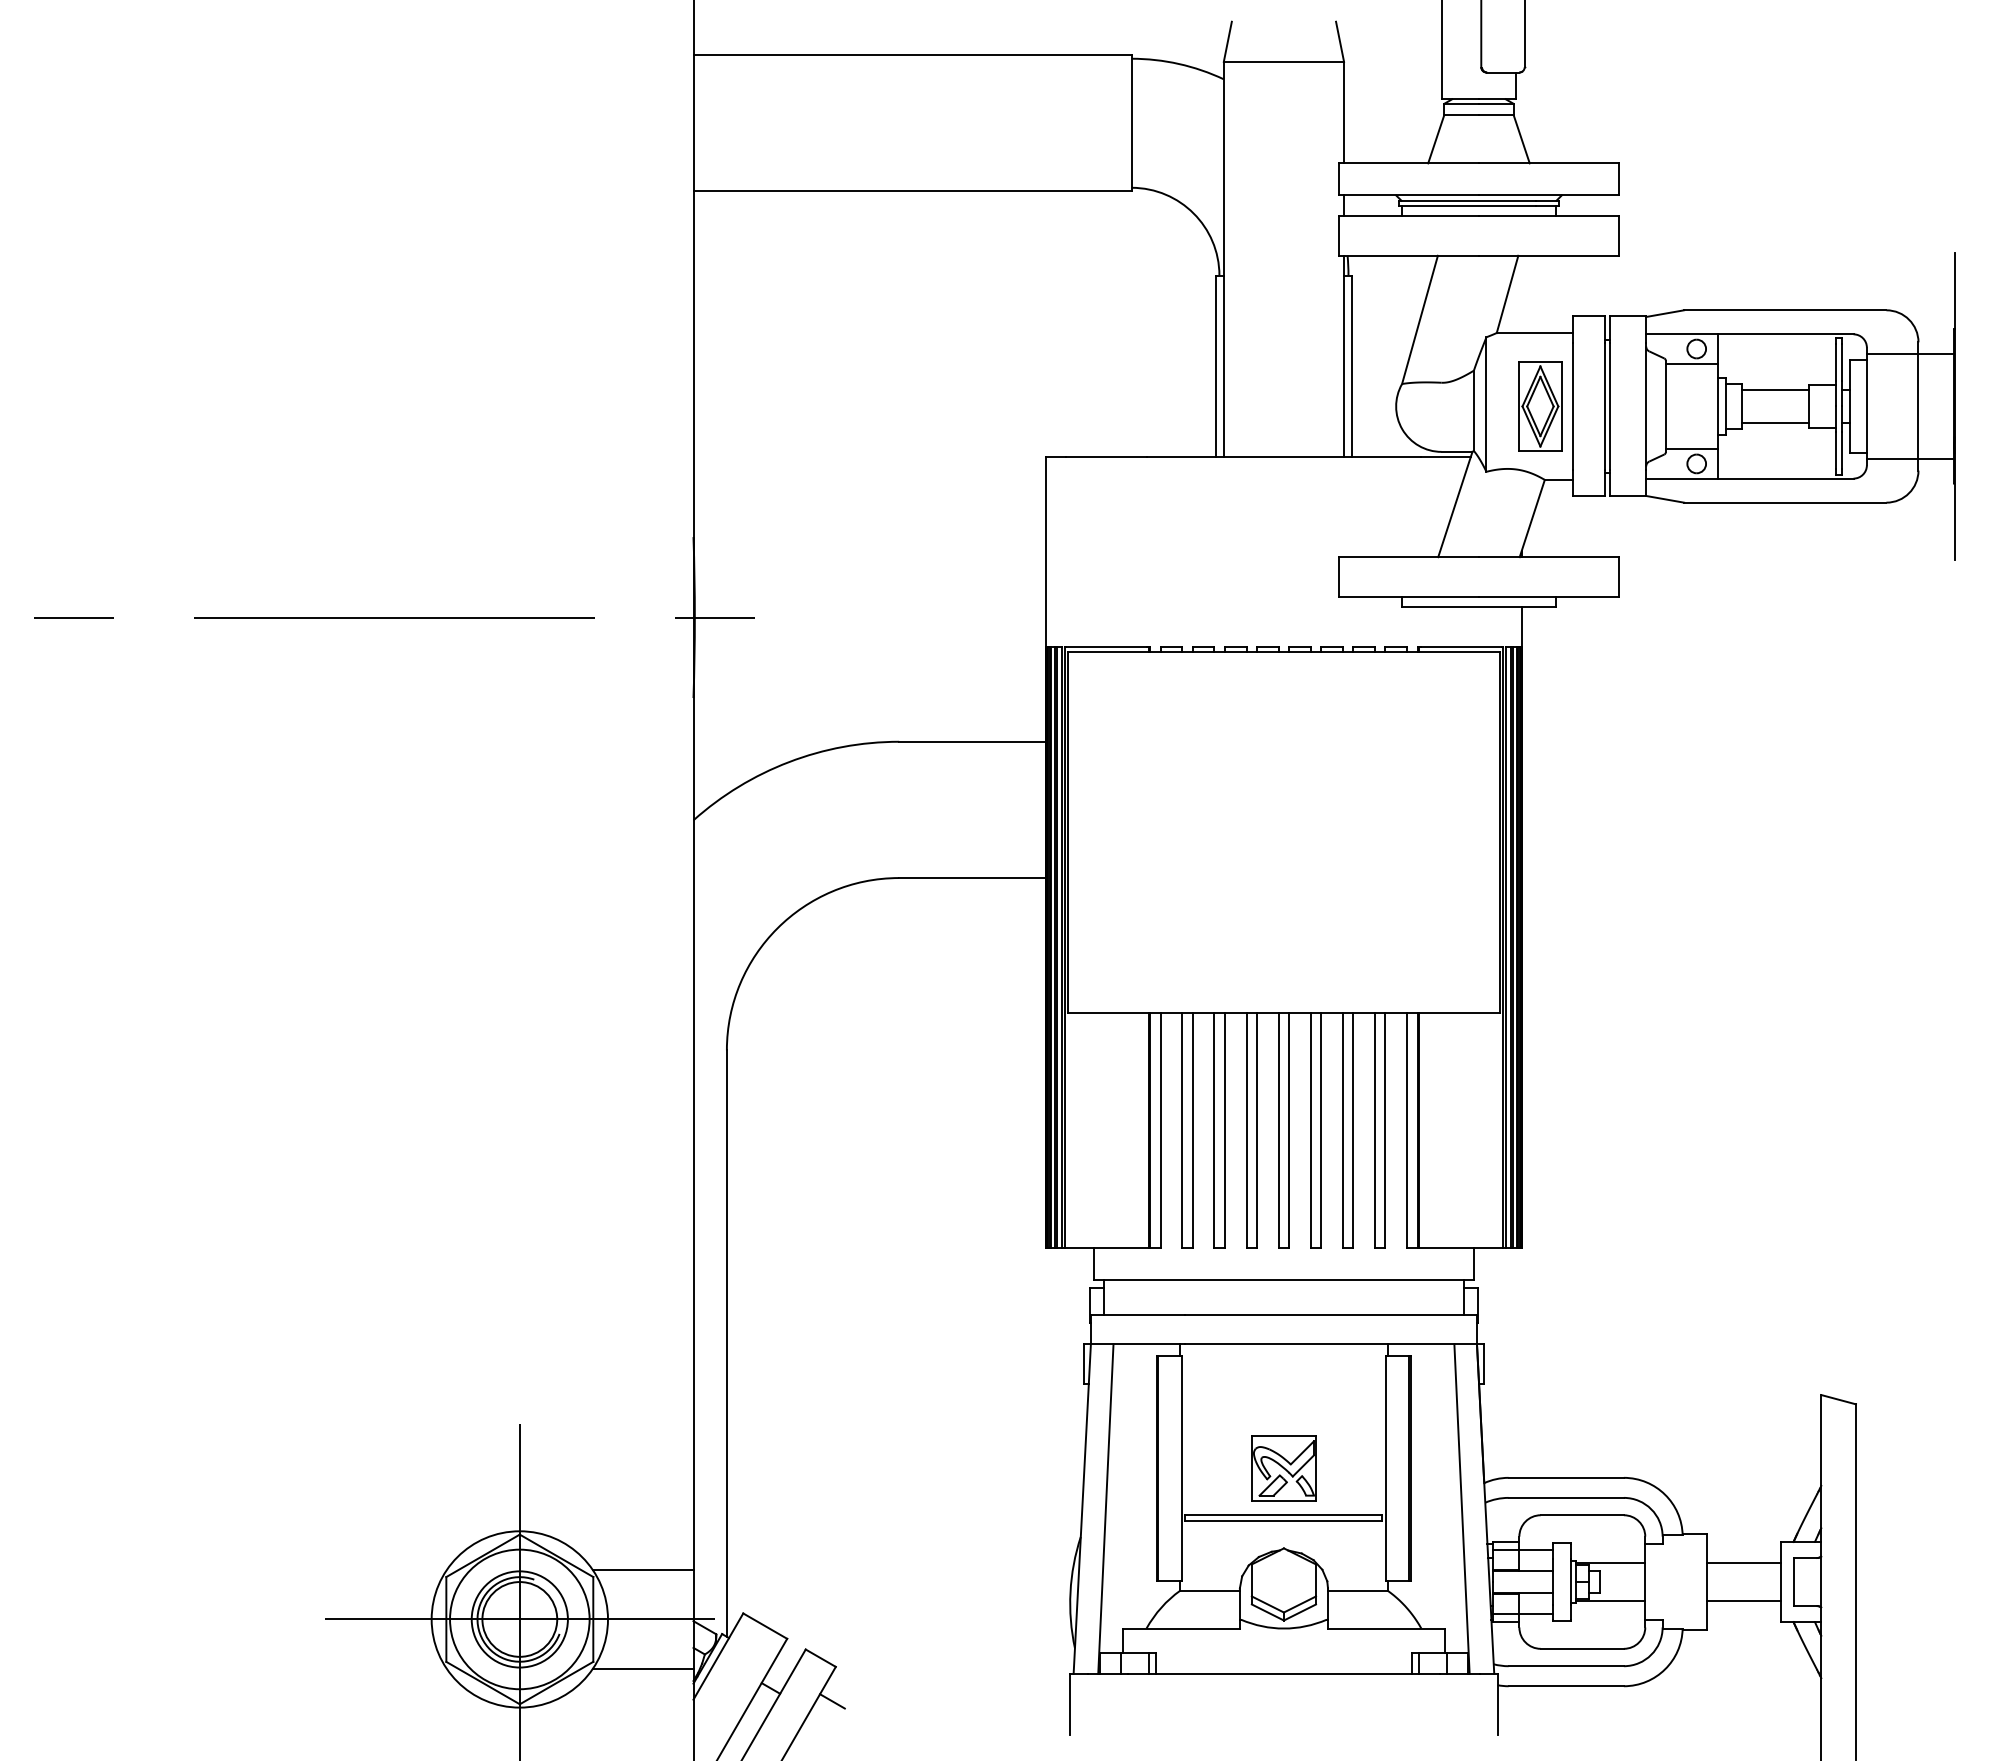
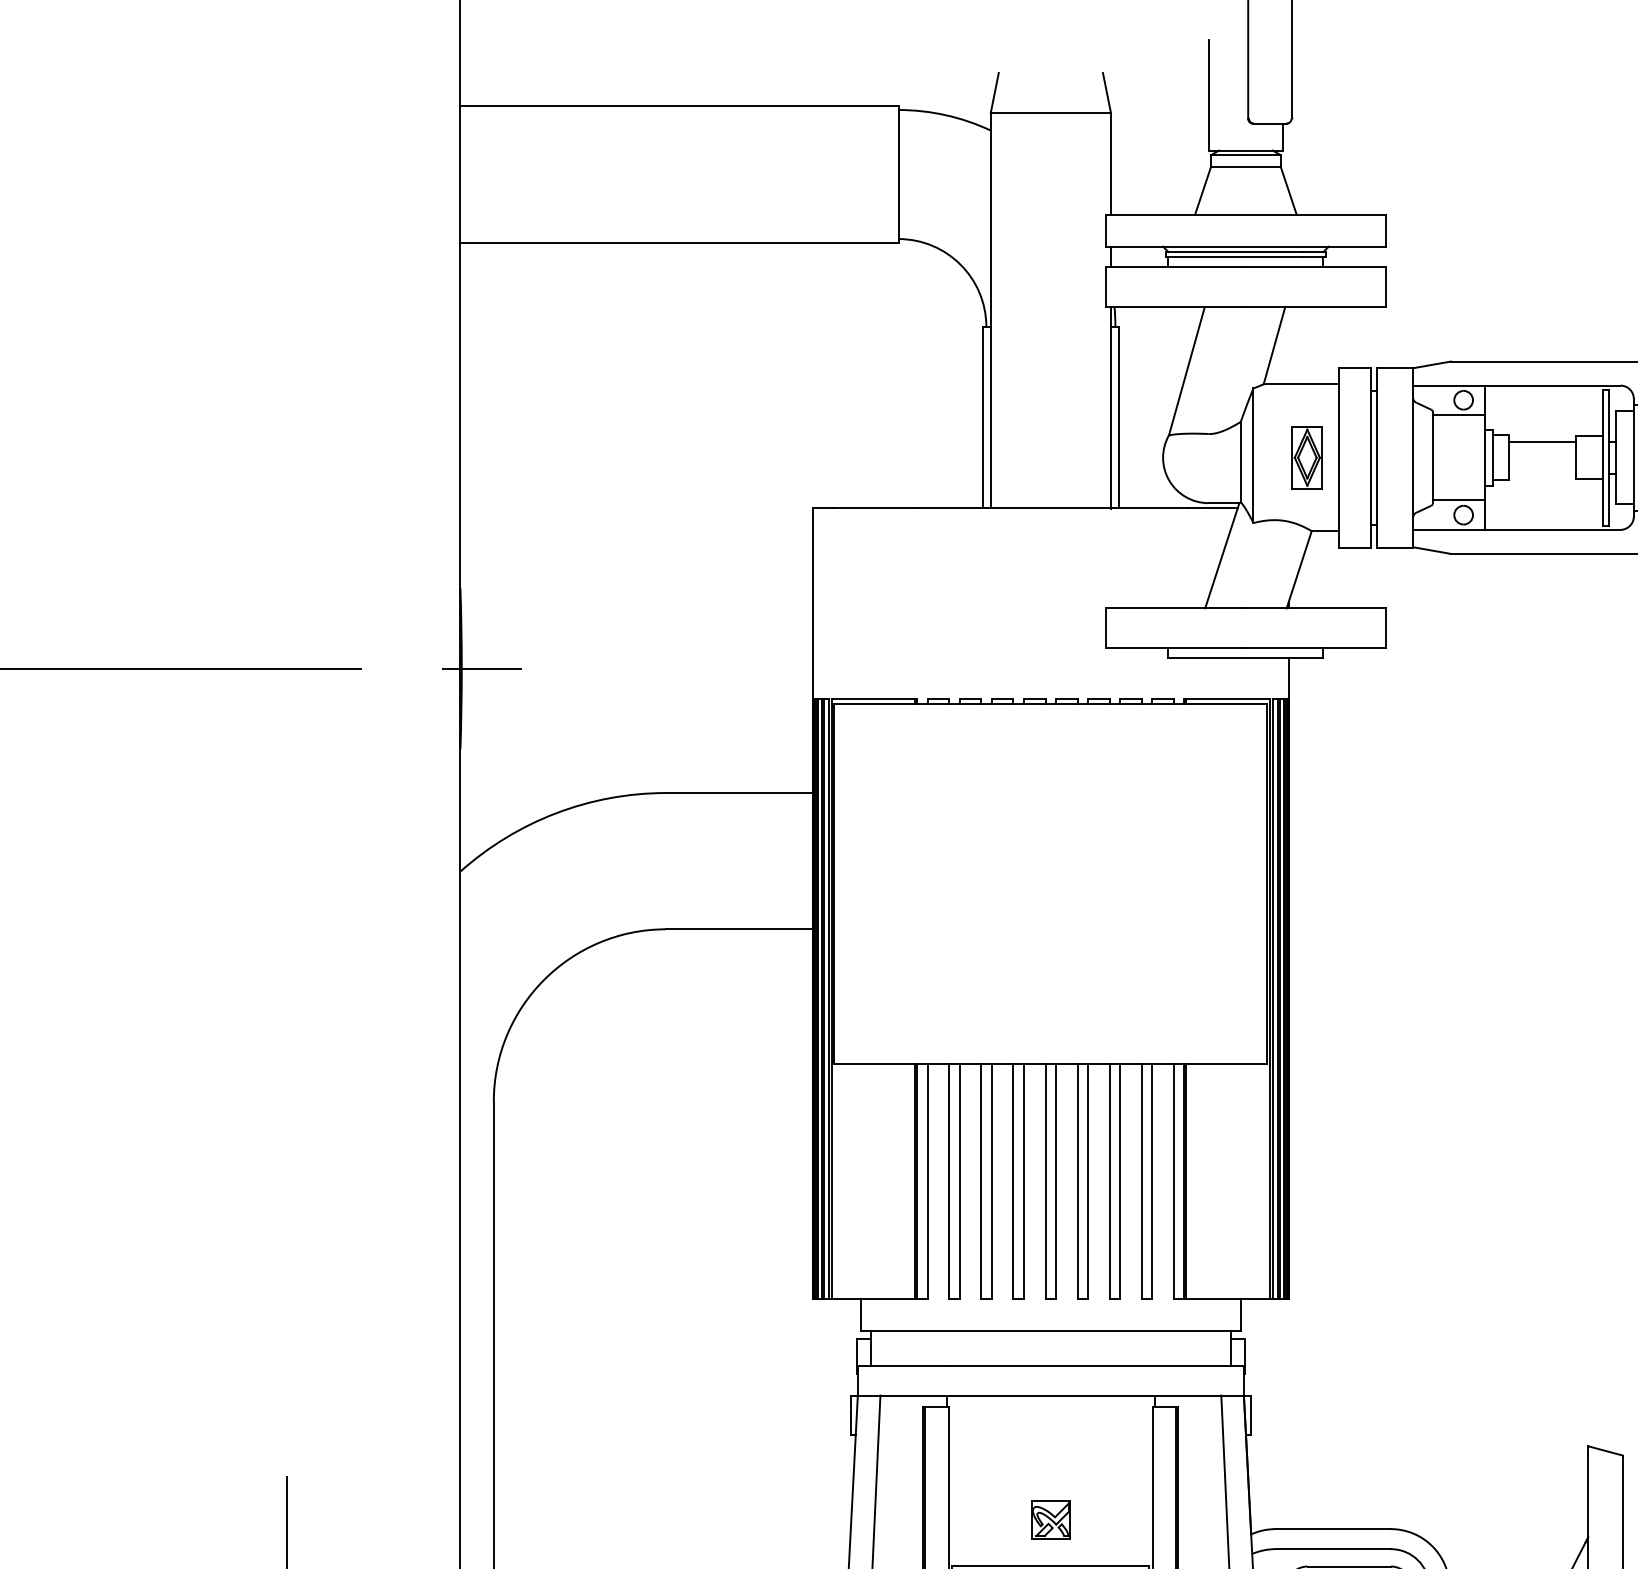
part: (1540, 406) -> (1307, 457), size x0.7
line: (1774, 422) -> (1541, 473), removed
part: (1283, 1468) -> (1050, 1519), size x0.6

